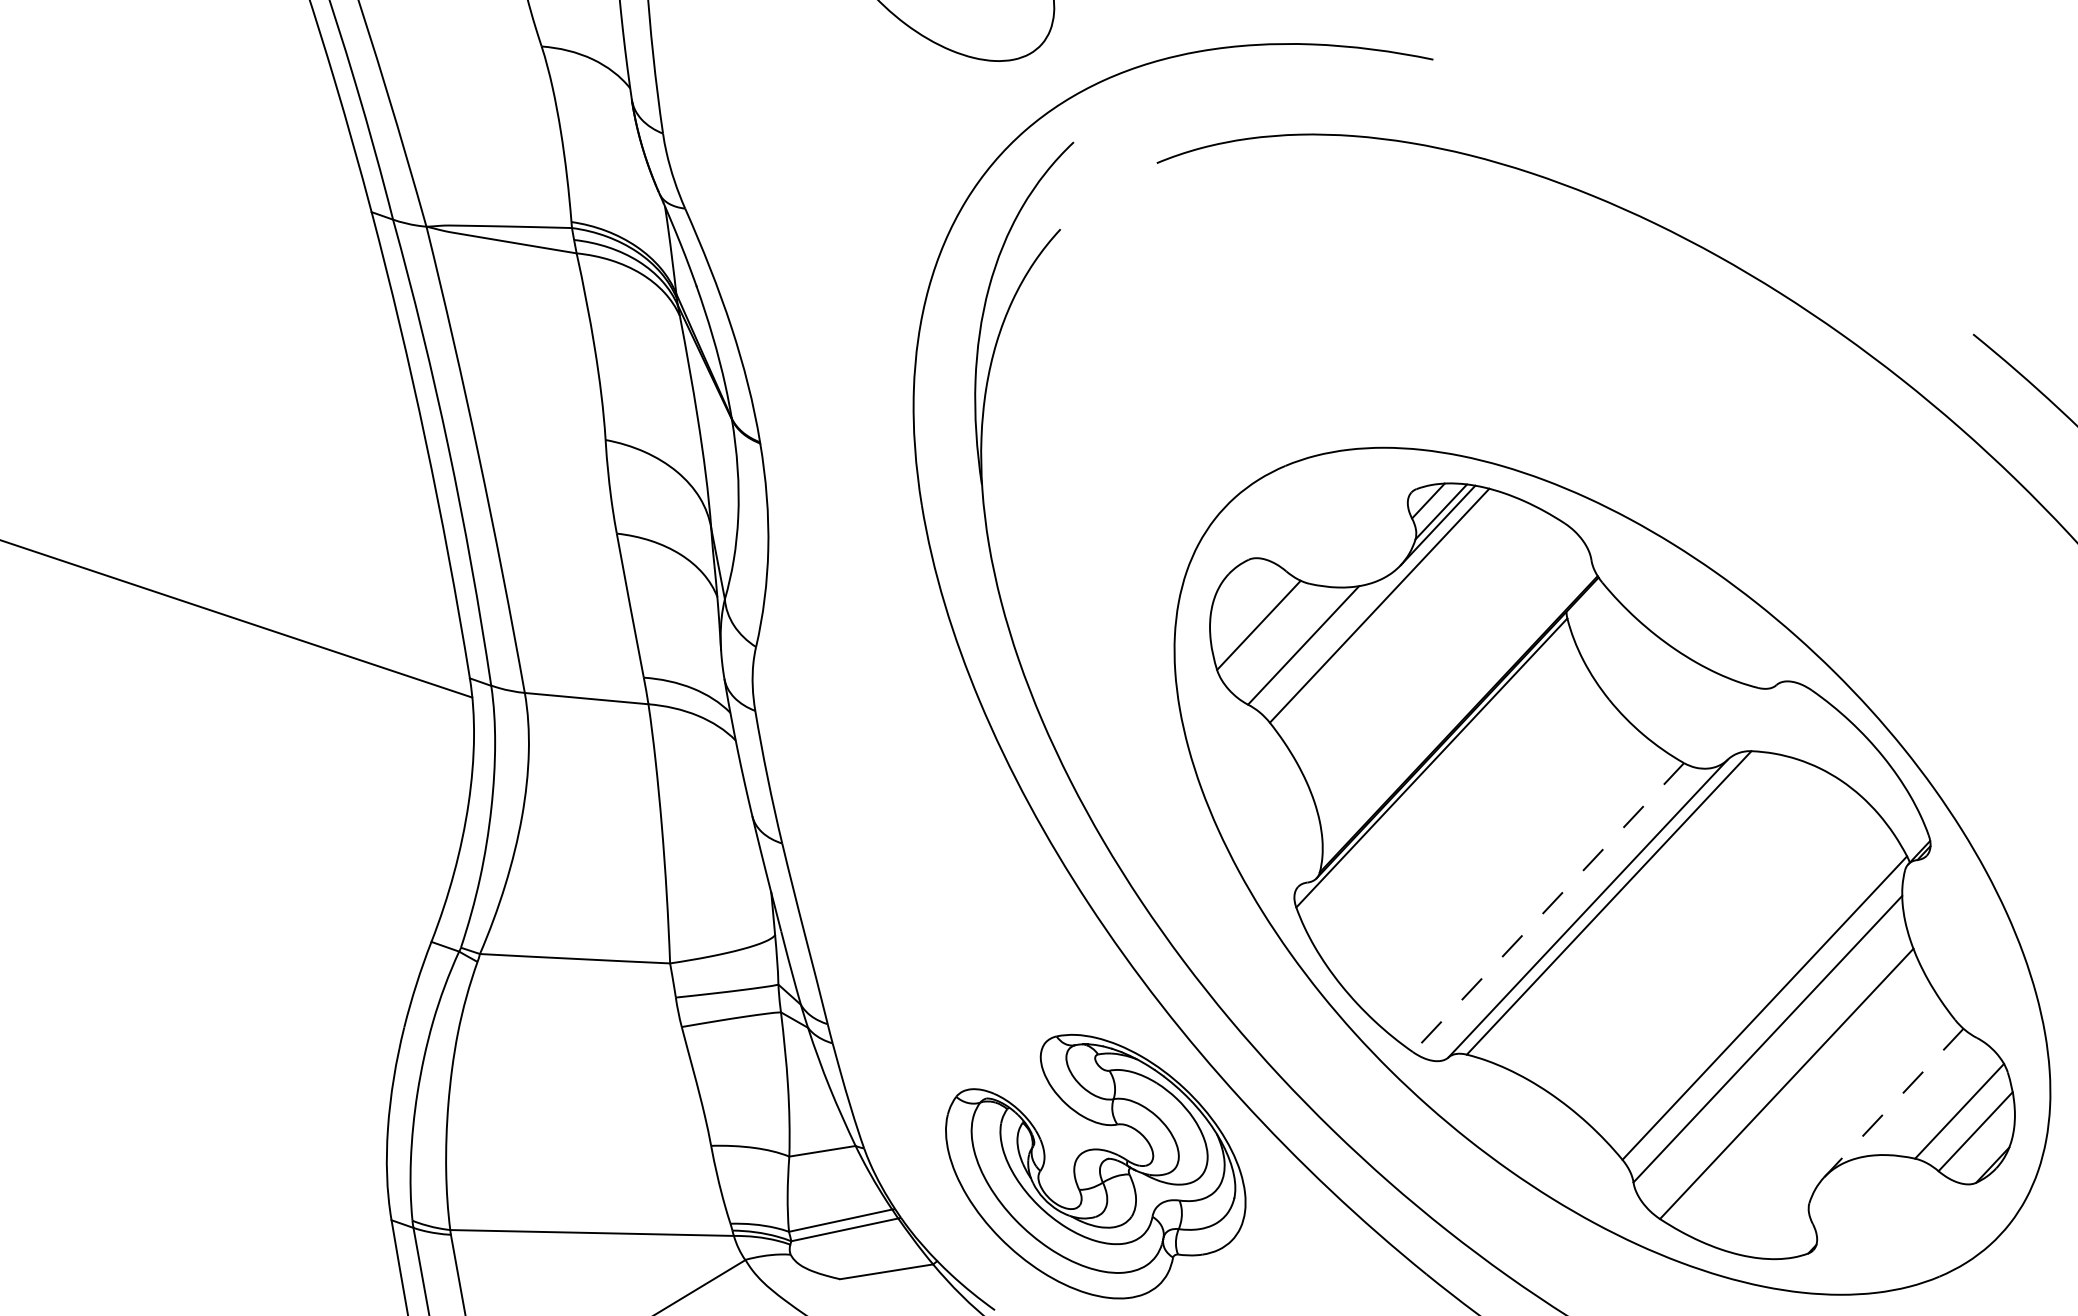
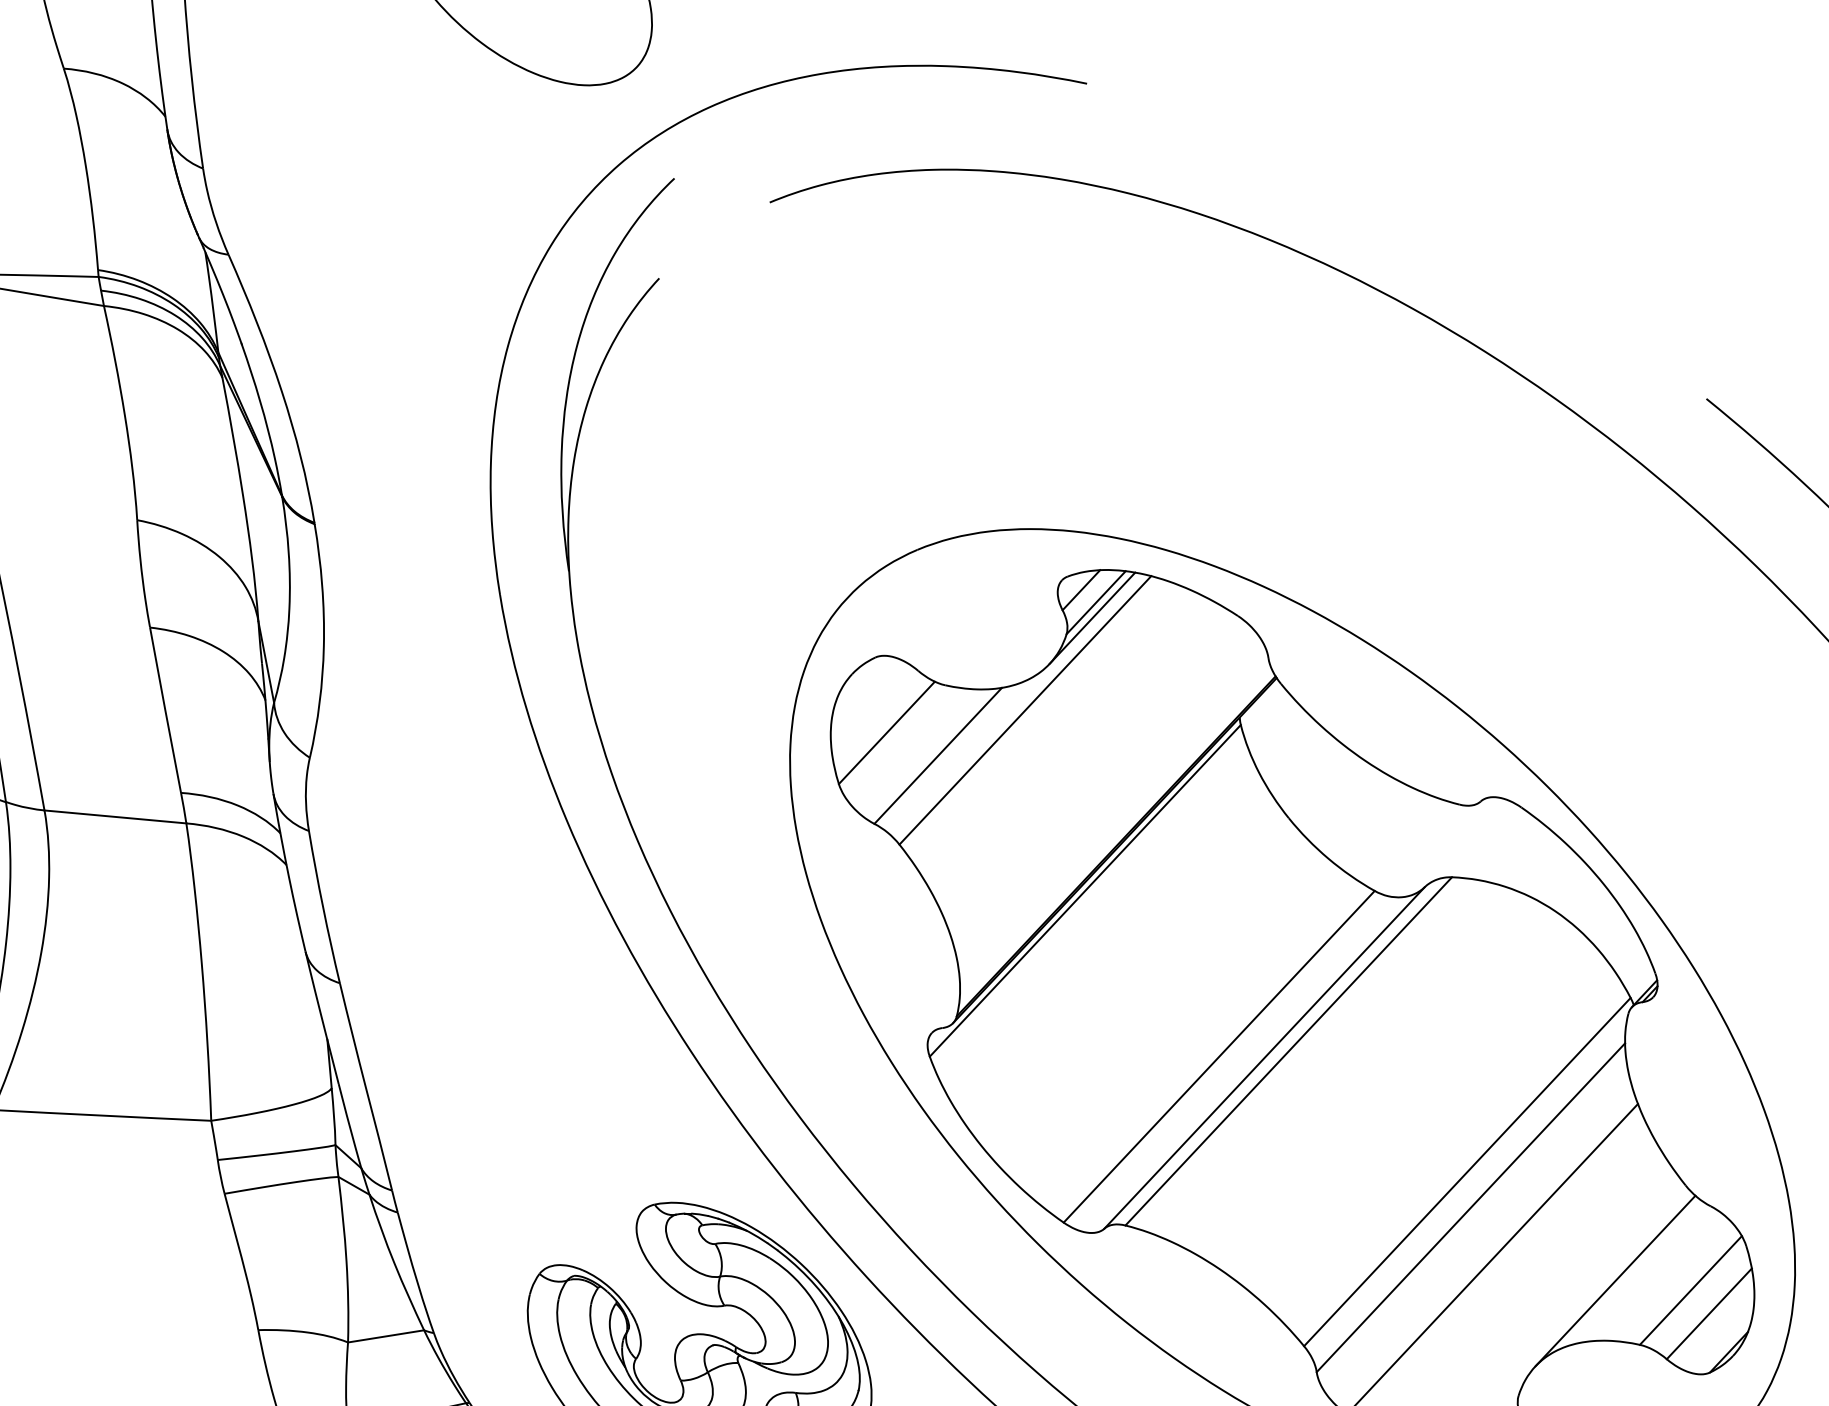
line: (1548, 908) -> (1219, 1057), dashed -> solid
line: (1893, 1103) -> (1615, 1281), dashed -> solid

